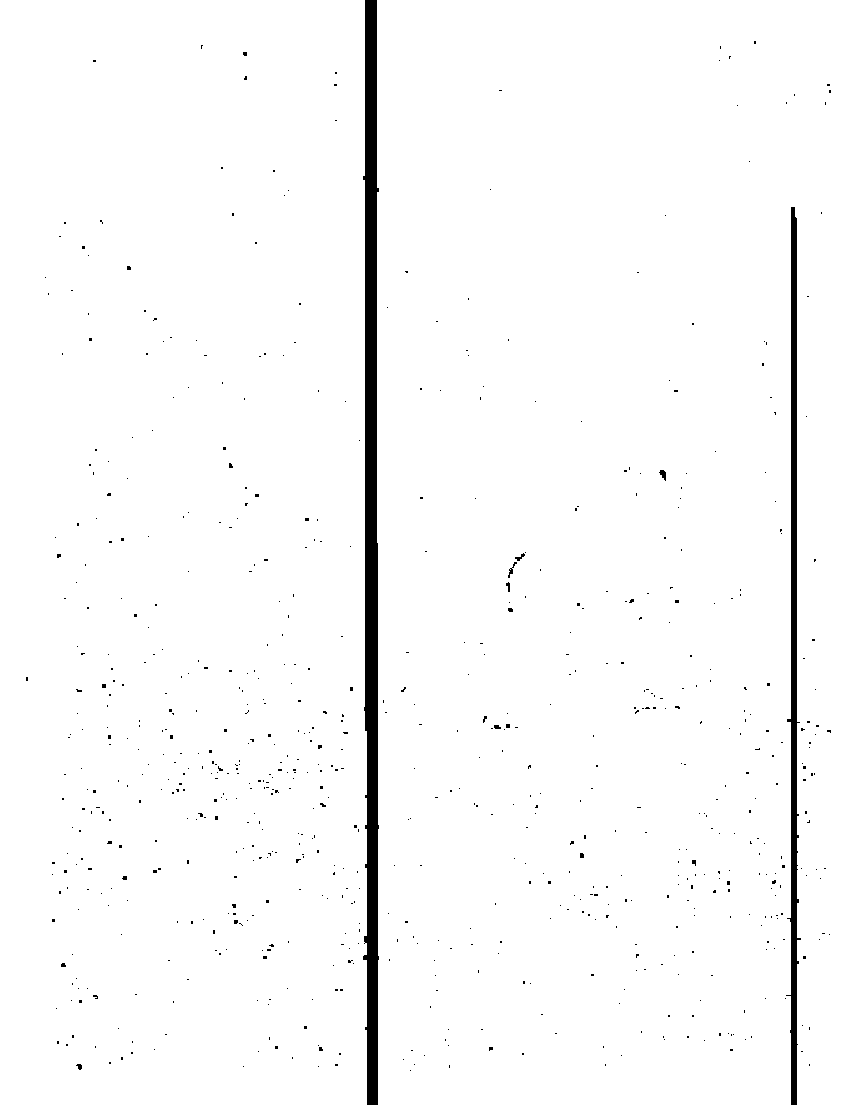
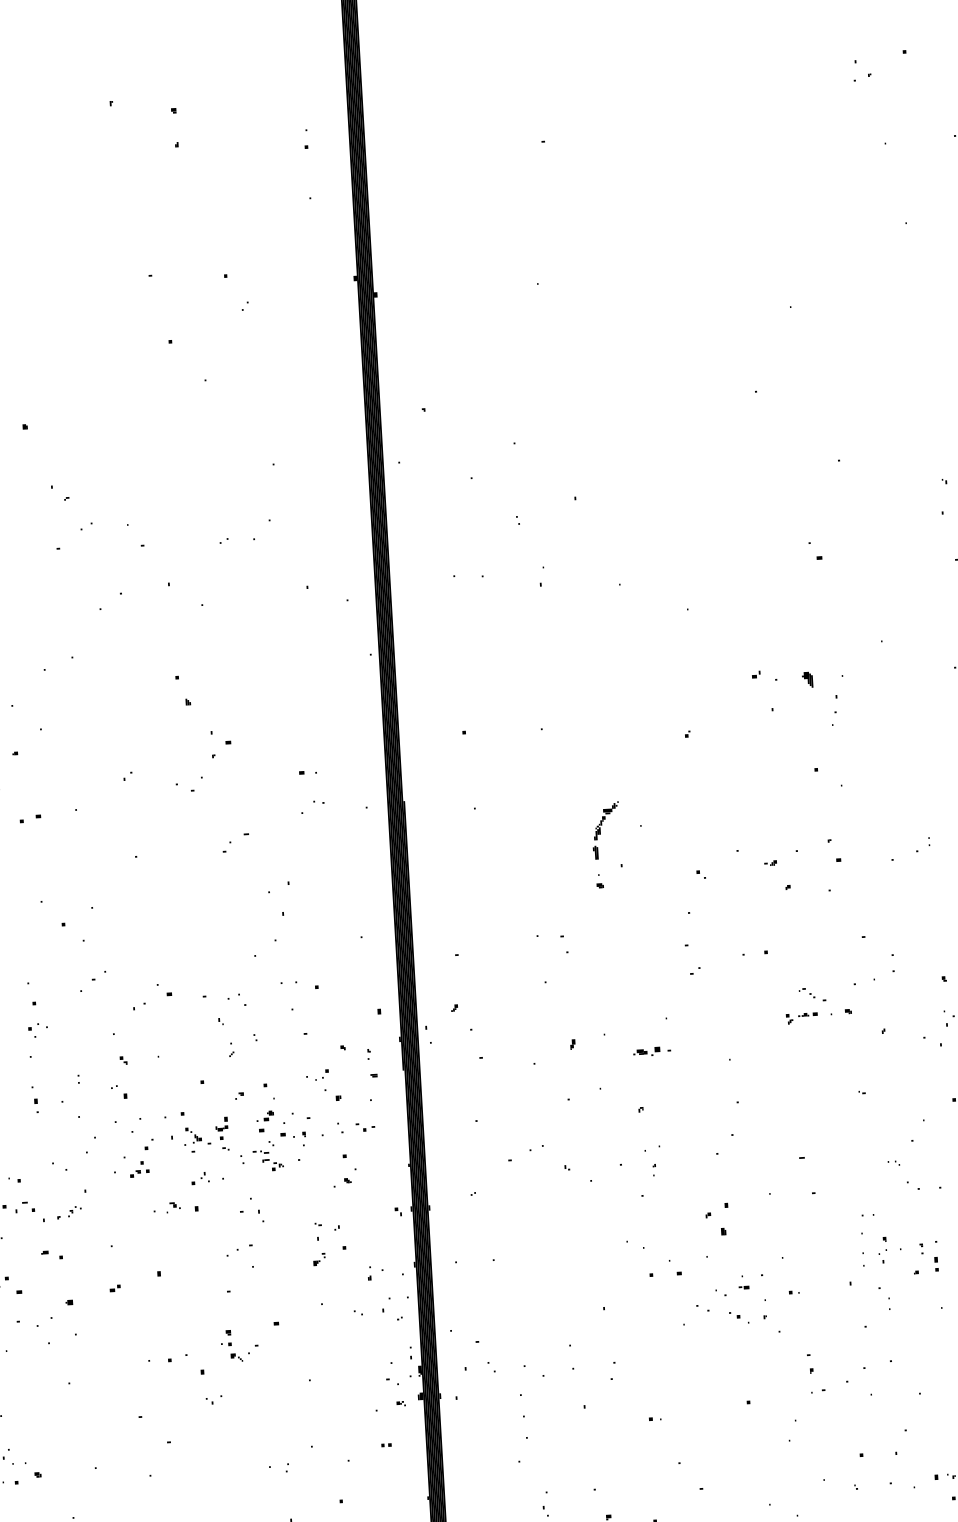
part: (113, 687) -> (37, 1029), size x0.62
part: (504, 726) -> (652, 1050), moved
part: (237, 766) -> (222, 1132), size x1.67
part: (267, 854) -> (68, 1212), moved
part: (691, 874) -> (882, 1250), size x0.62
part: (267, 951) -> (264, 1121), moved

